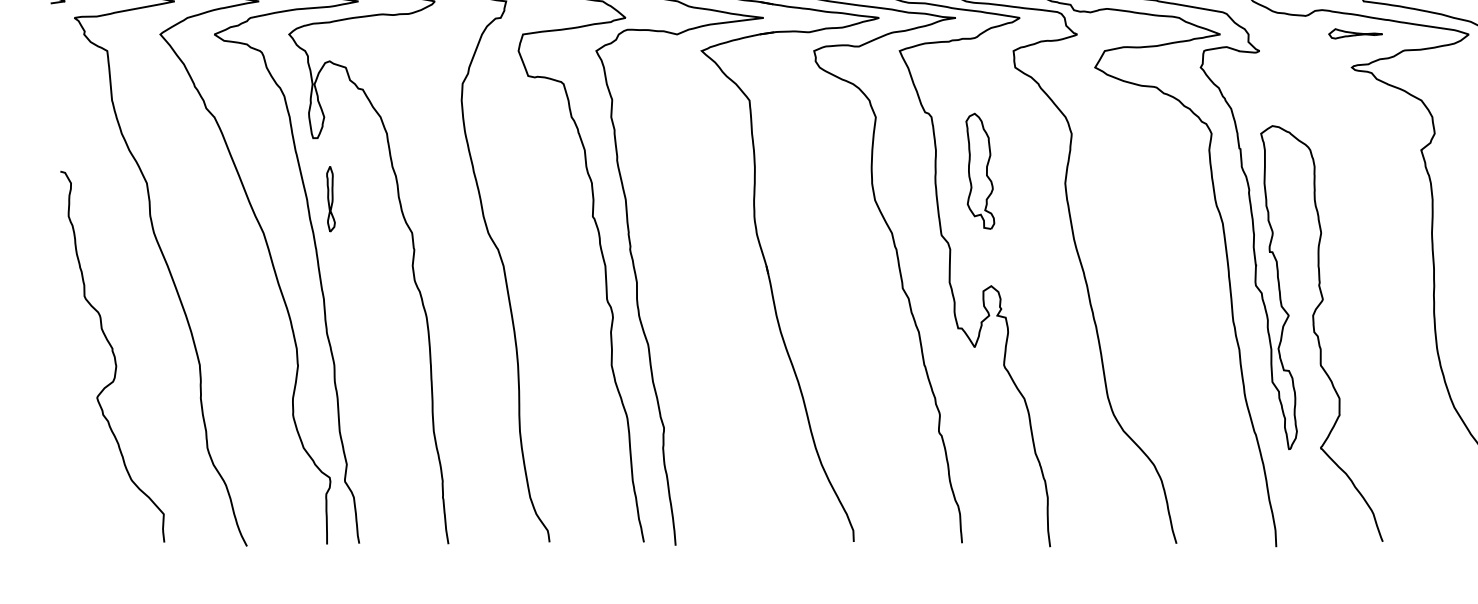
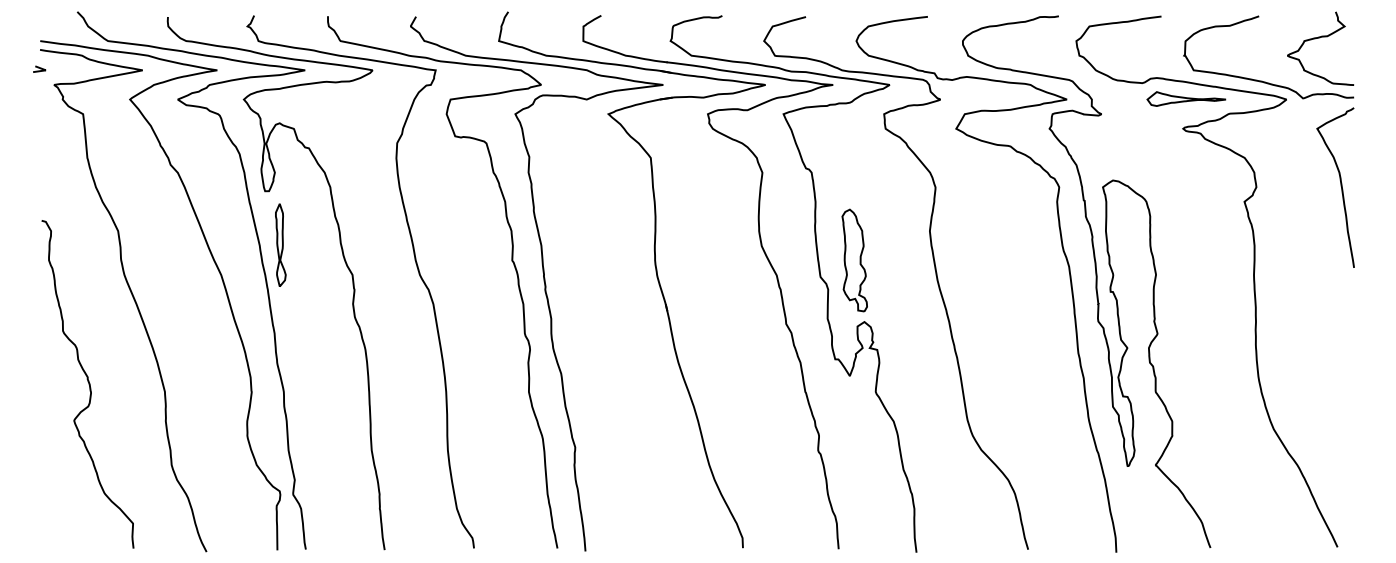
part: (1355, 33) -> (1186, 98), size x1.67
part: (980, 171) -> (854, 260), moved
part: (330, 198) -> (280, 244), size x1.43

